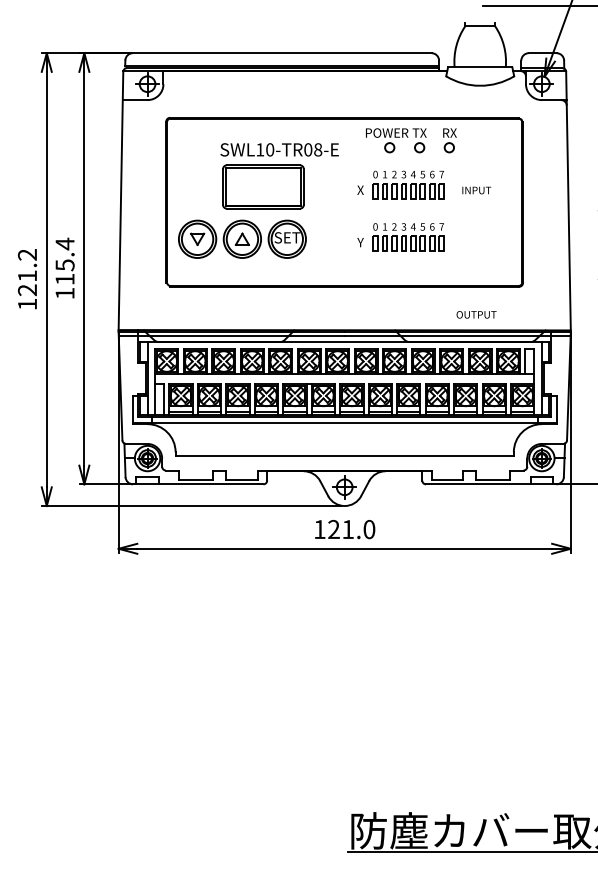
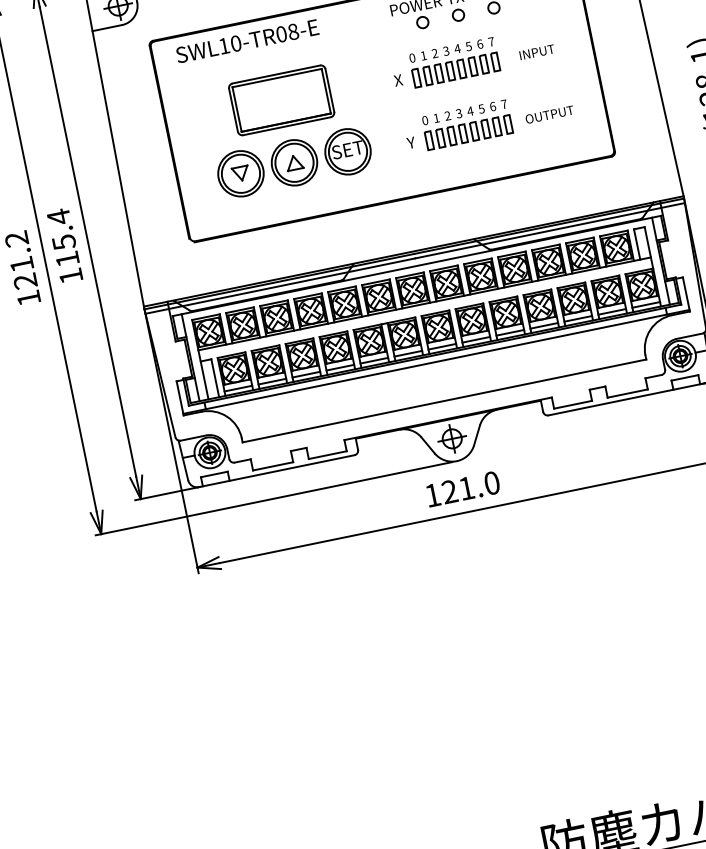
text: (279, 149) -> (247, 40), moved
part: (242, 238) -> (294, 161), moved
text: (476, 314) -> (549, 114), moved

